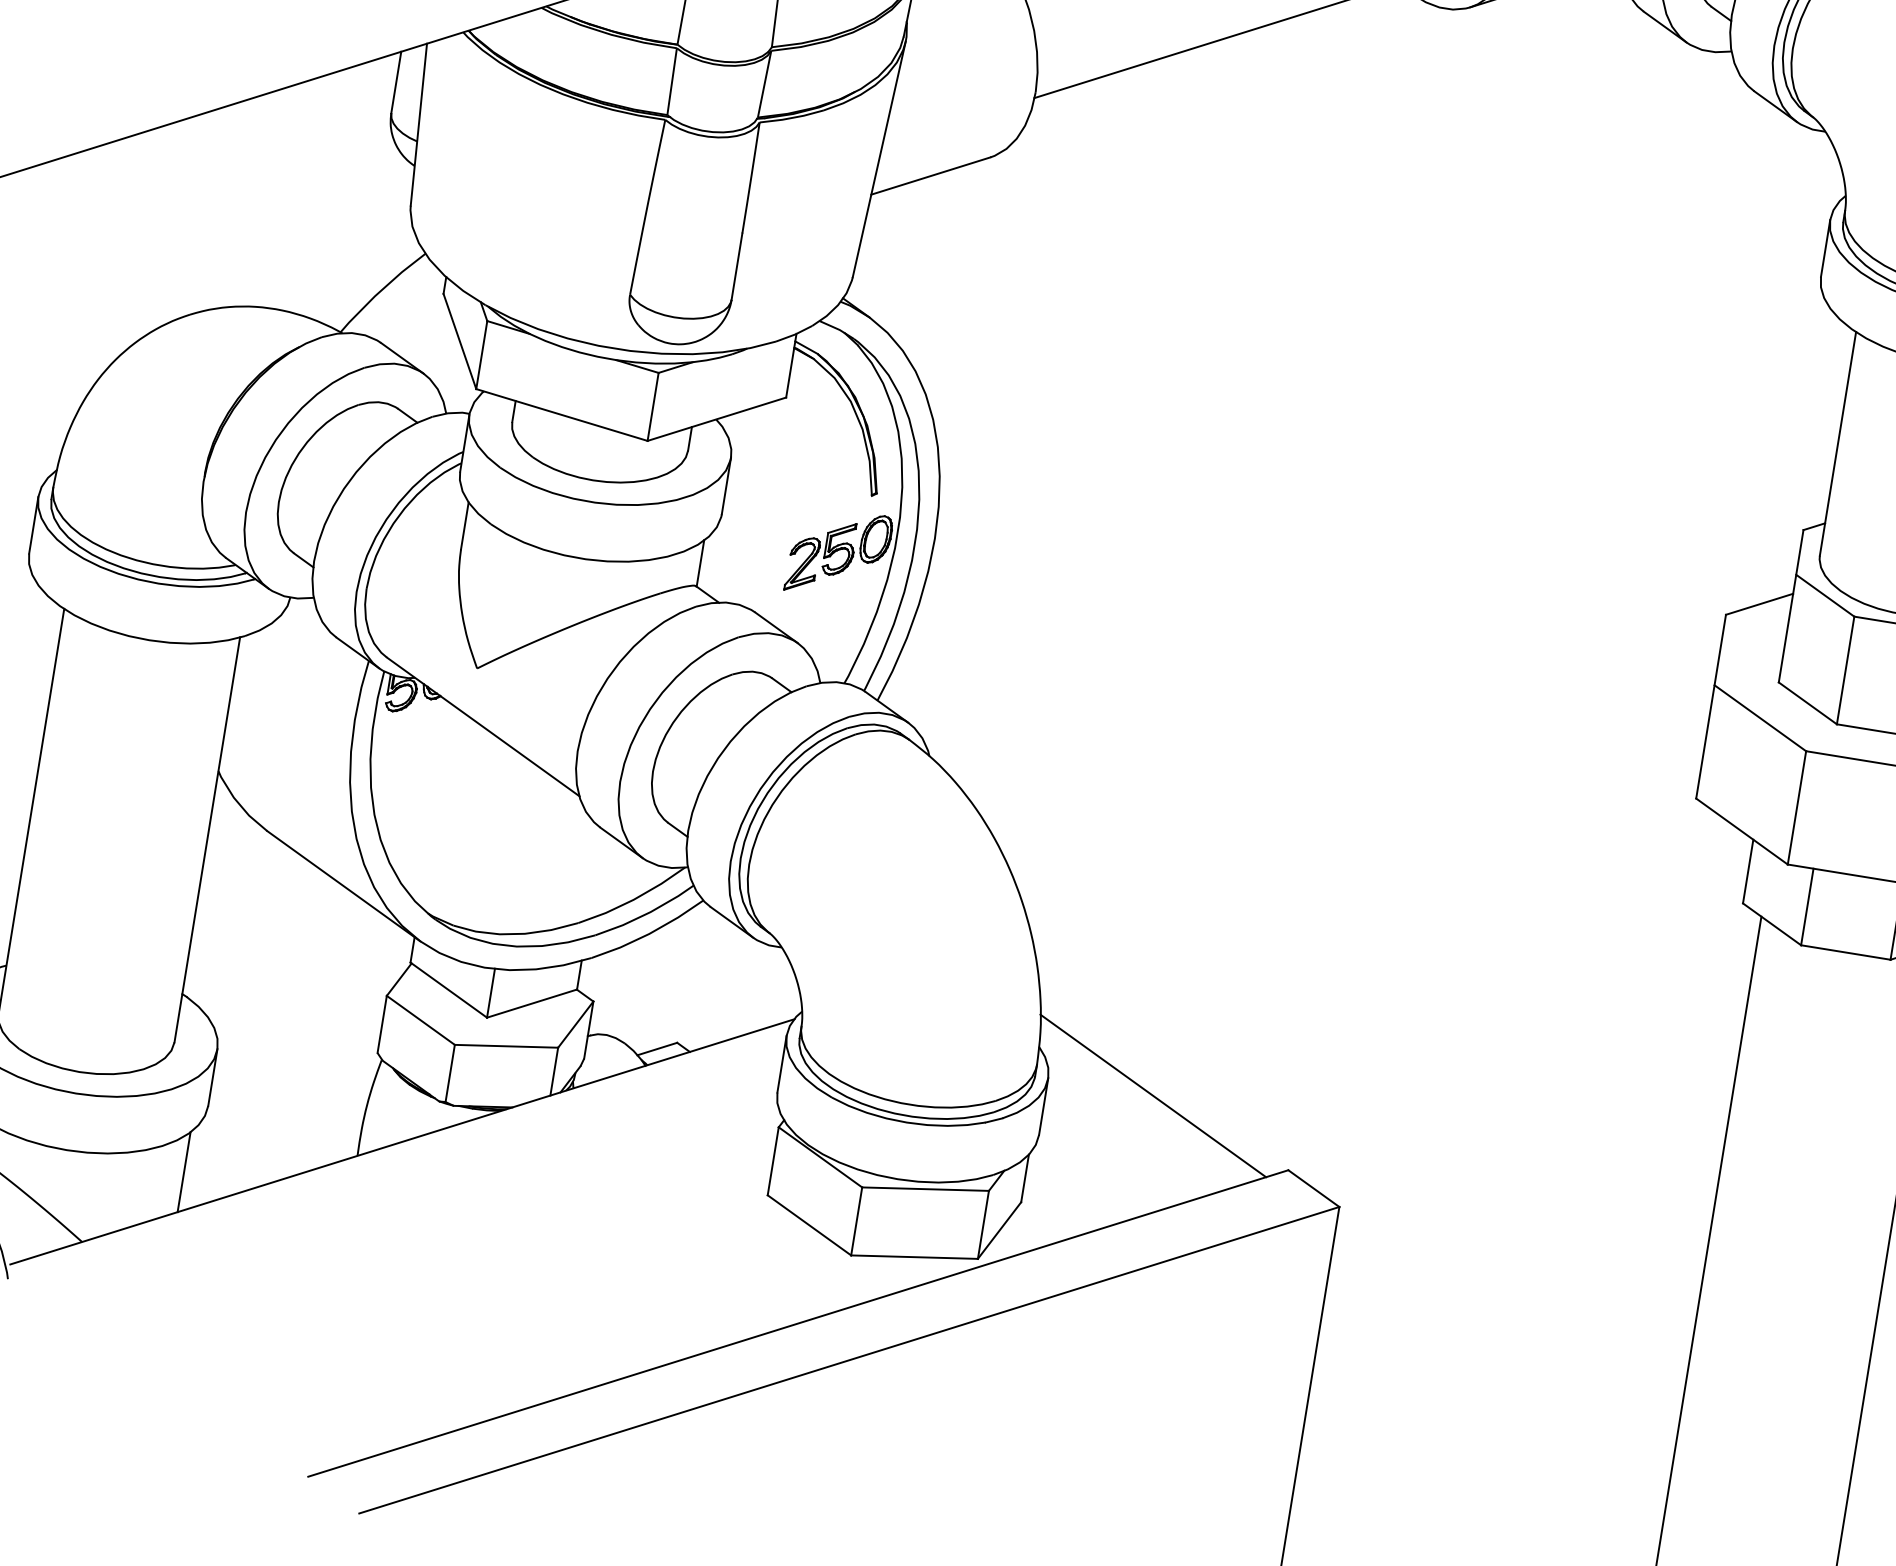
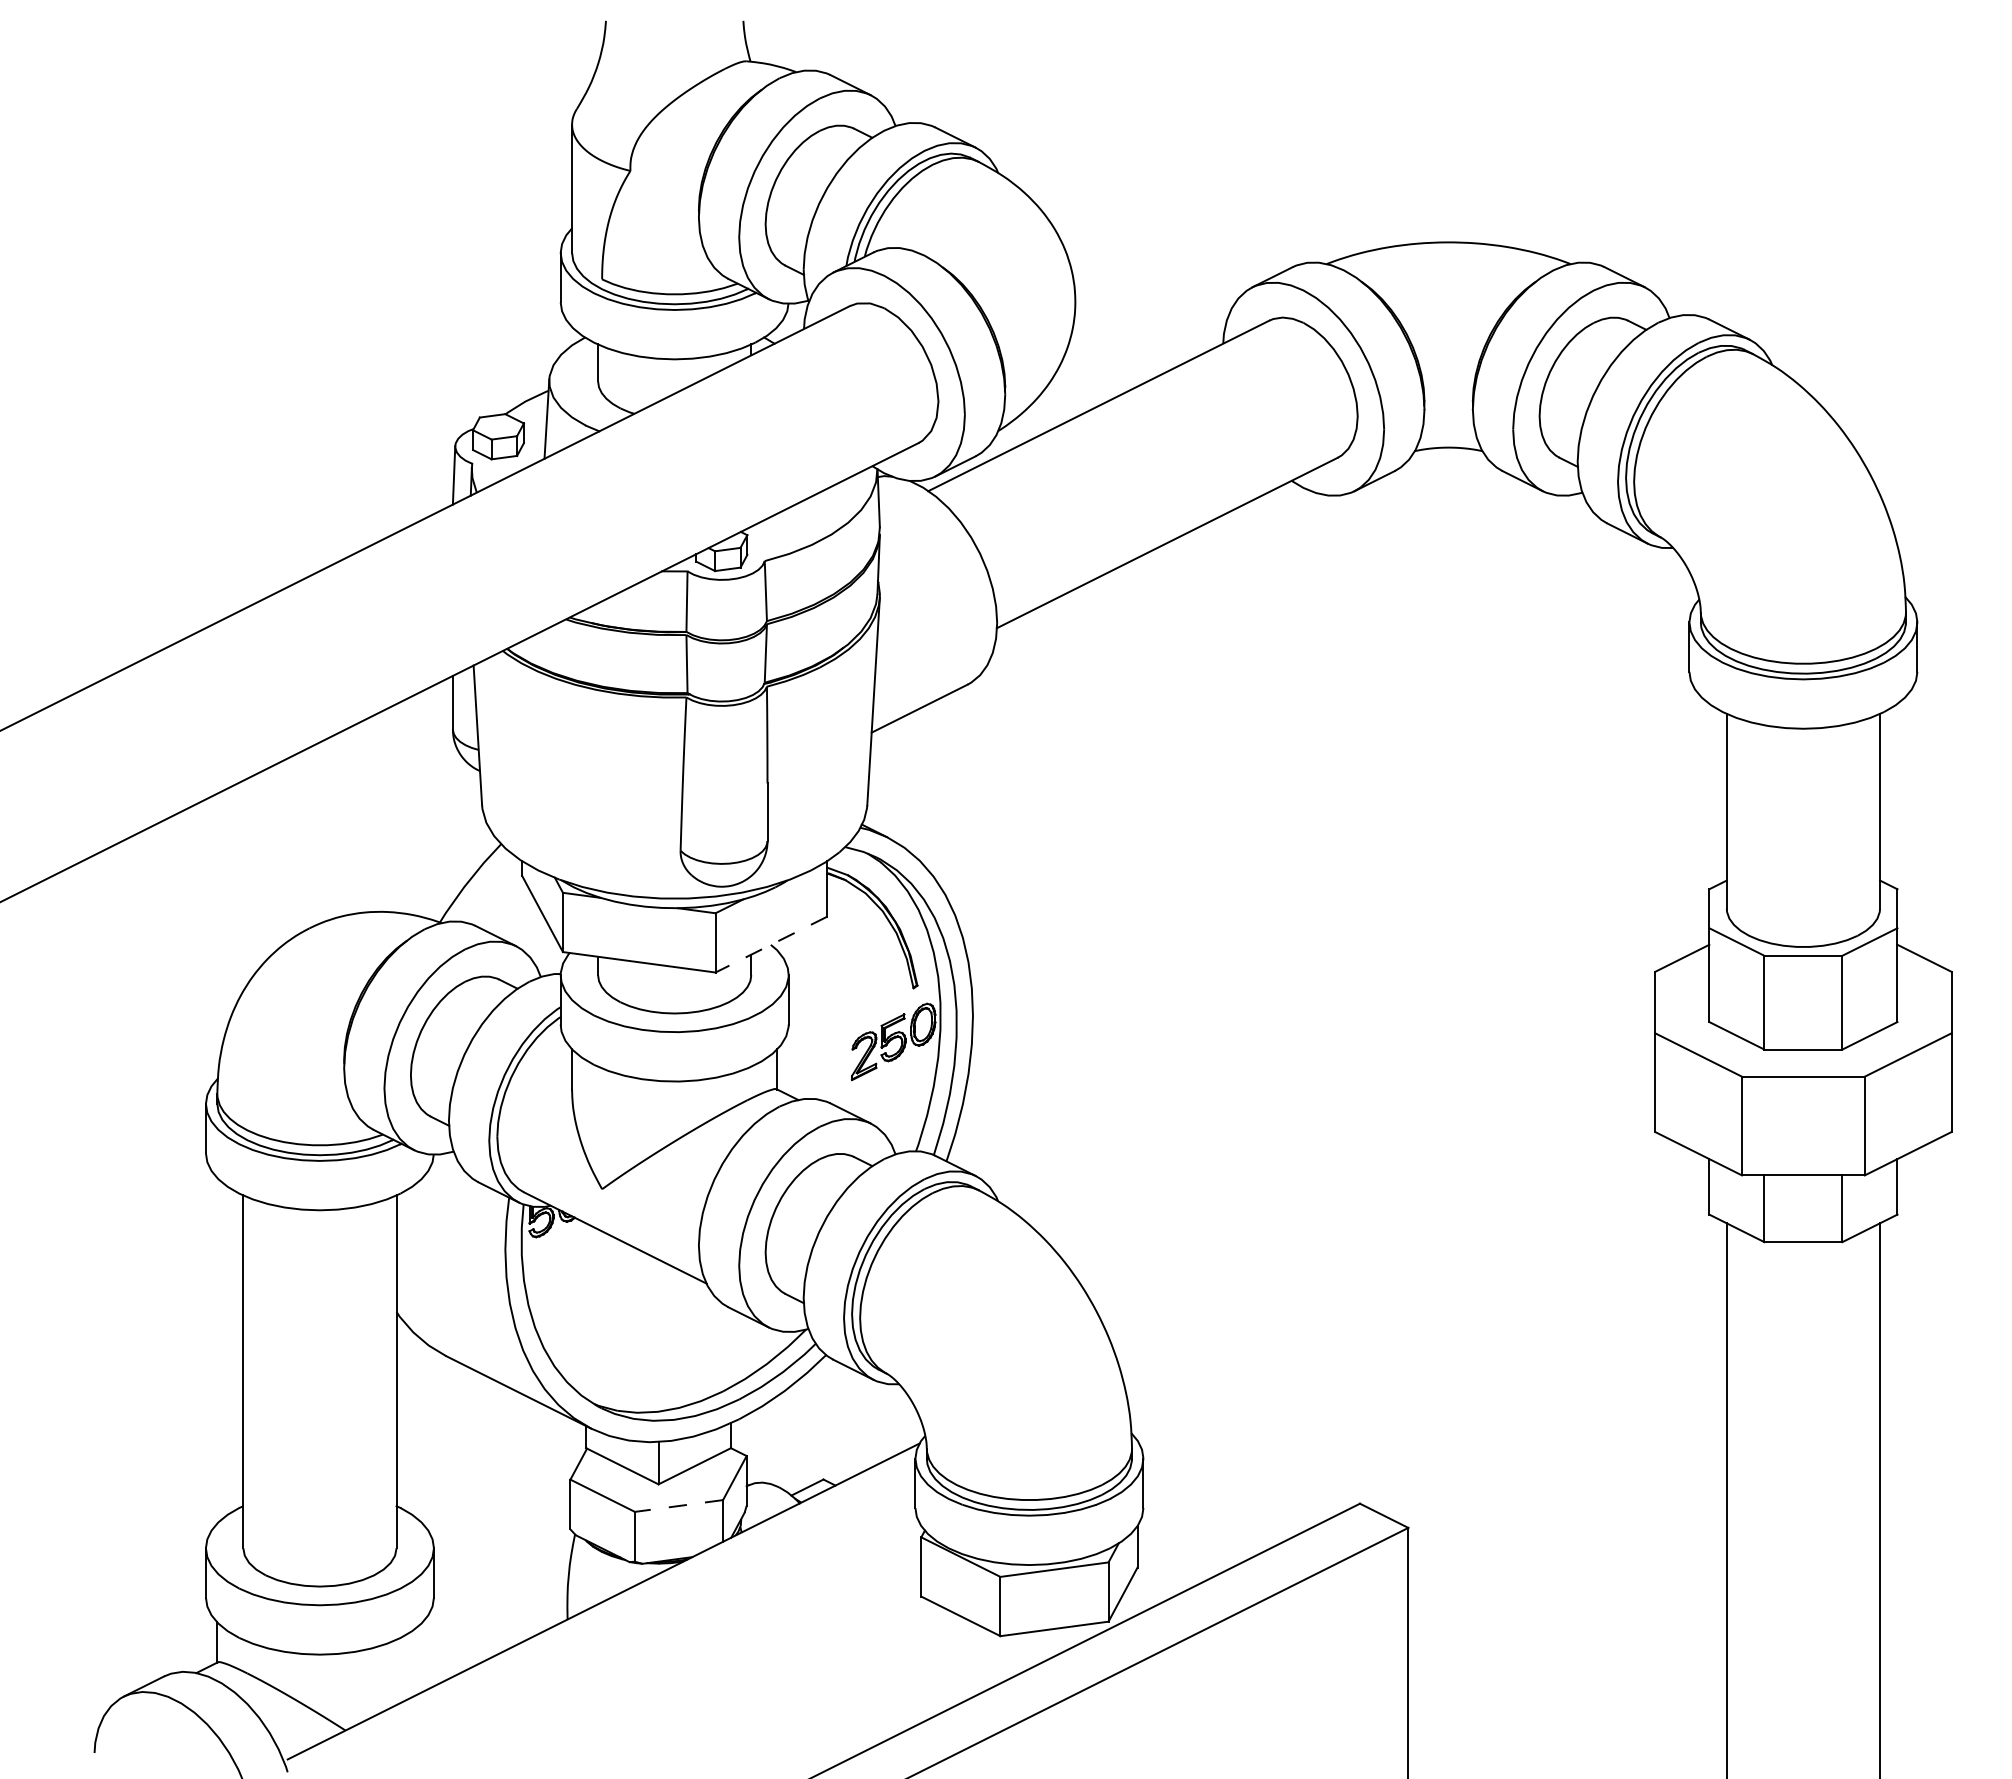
line: (715, 418) -> (770, 944), solid -> dashed
line: (505, 1046) -> (678, 1506), solid -> dashed
line: (1153, 1095) -> (1235, 1458), removed
line: (183, 1172) -> (422, 1657), removed

